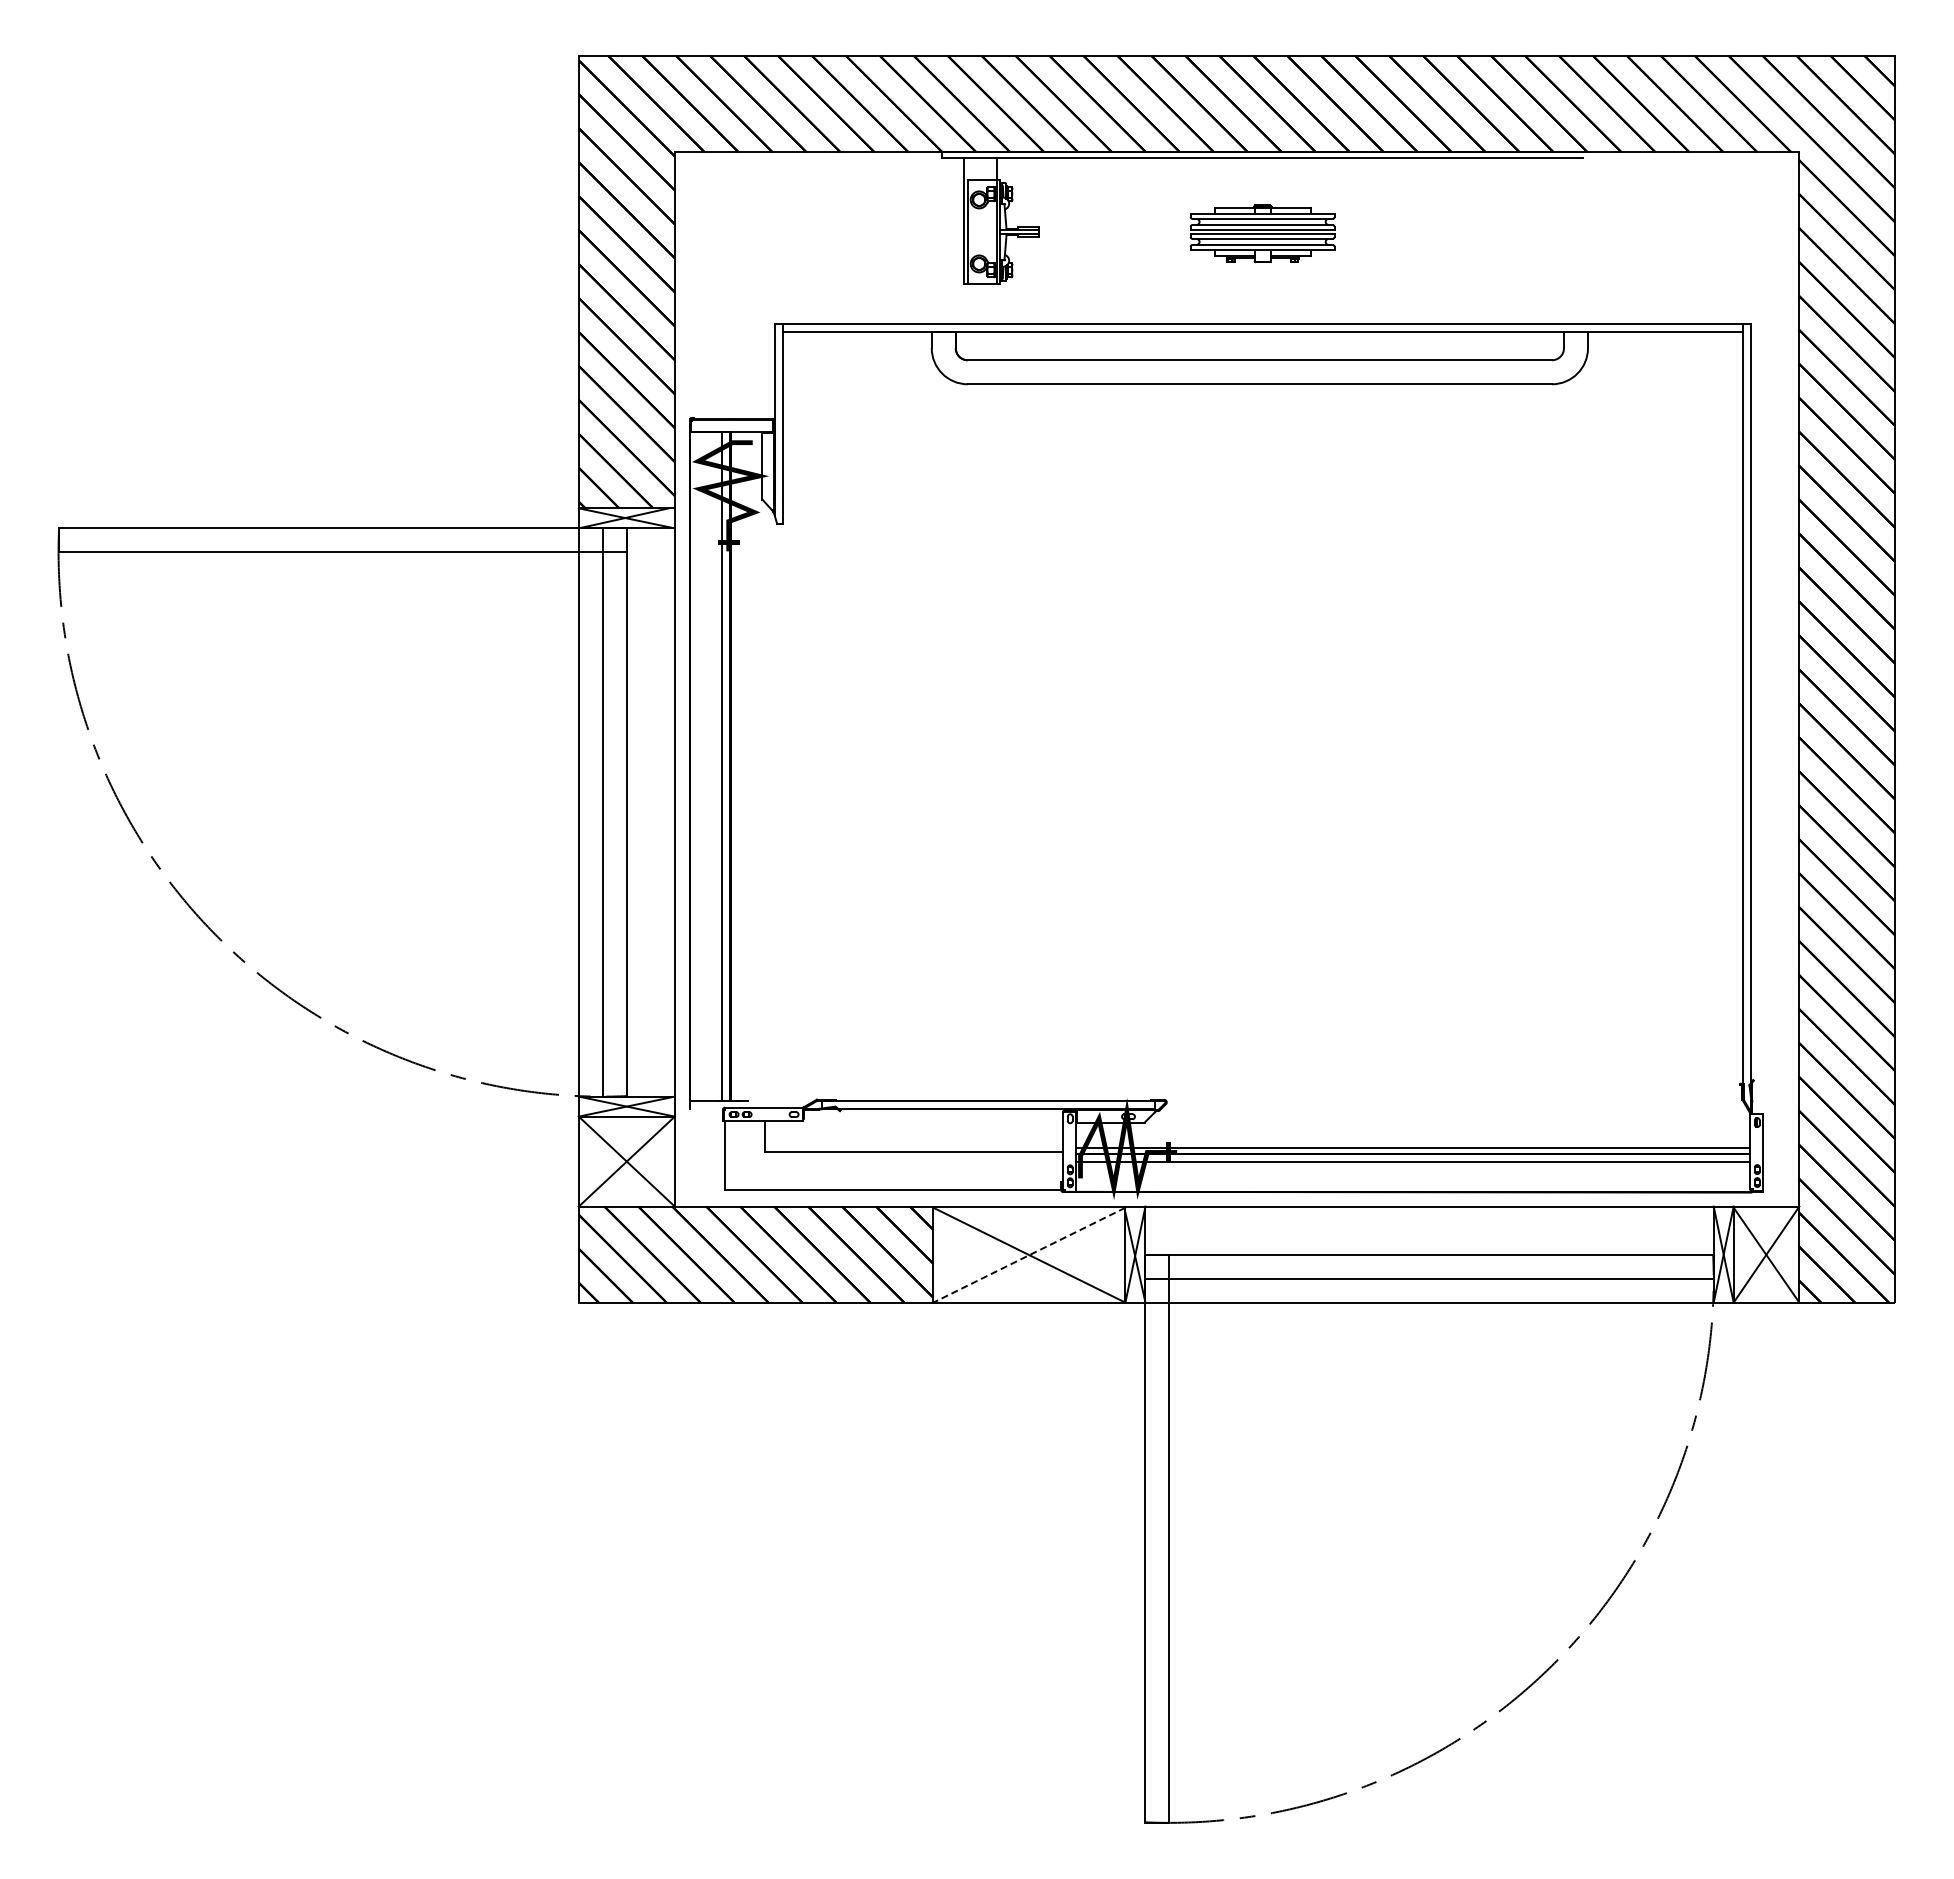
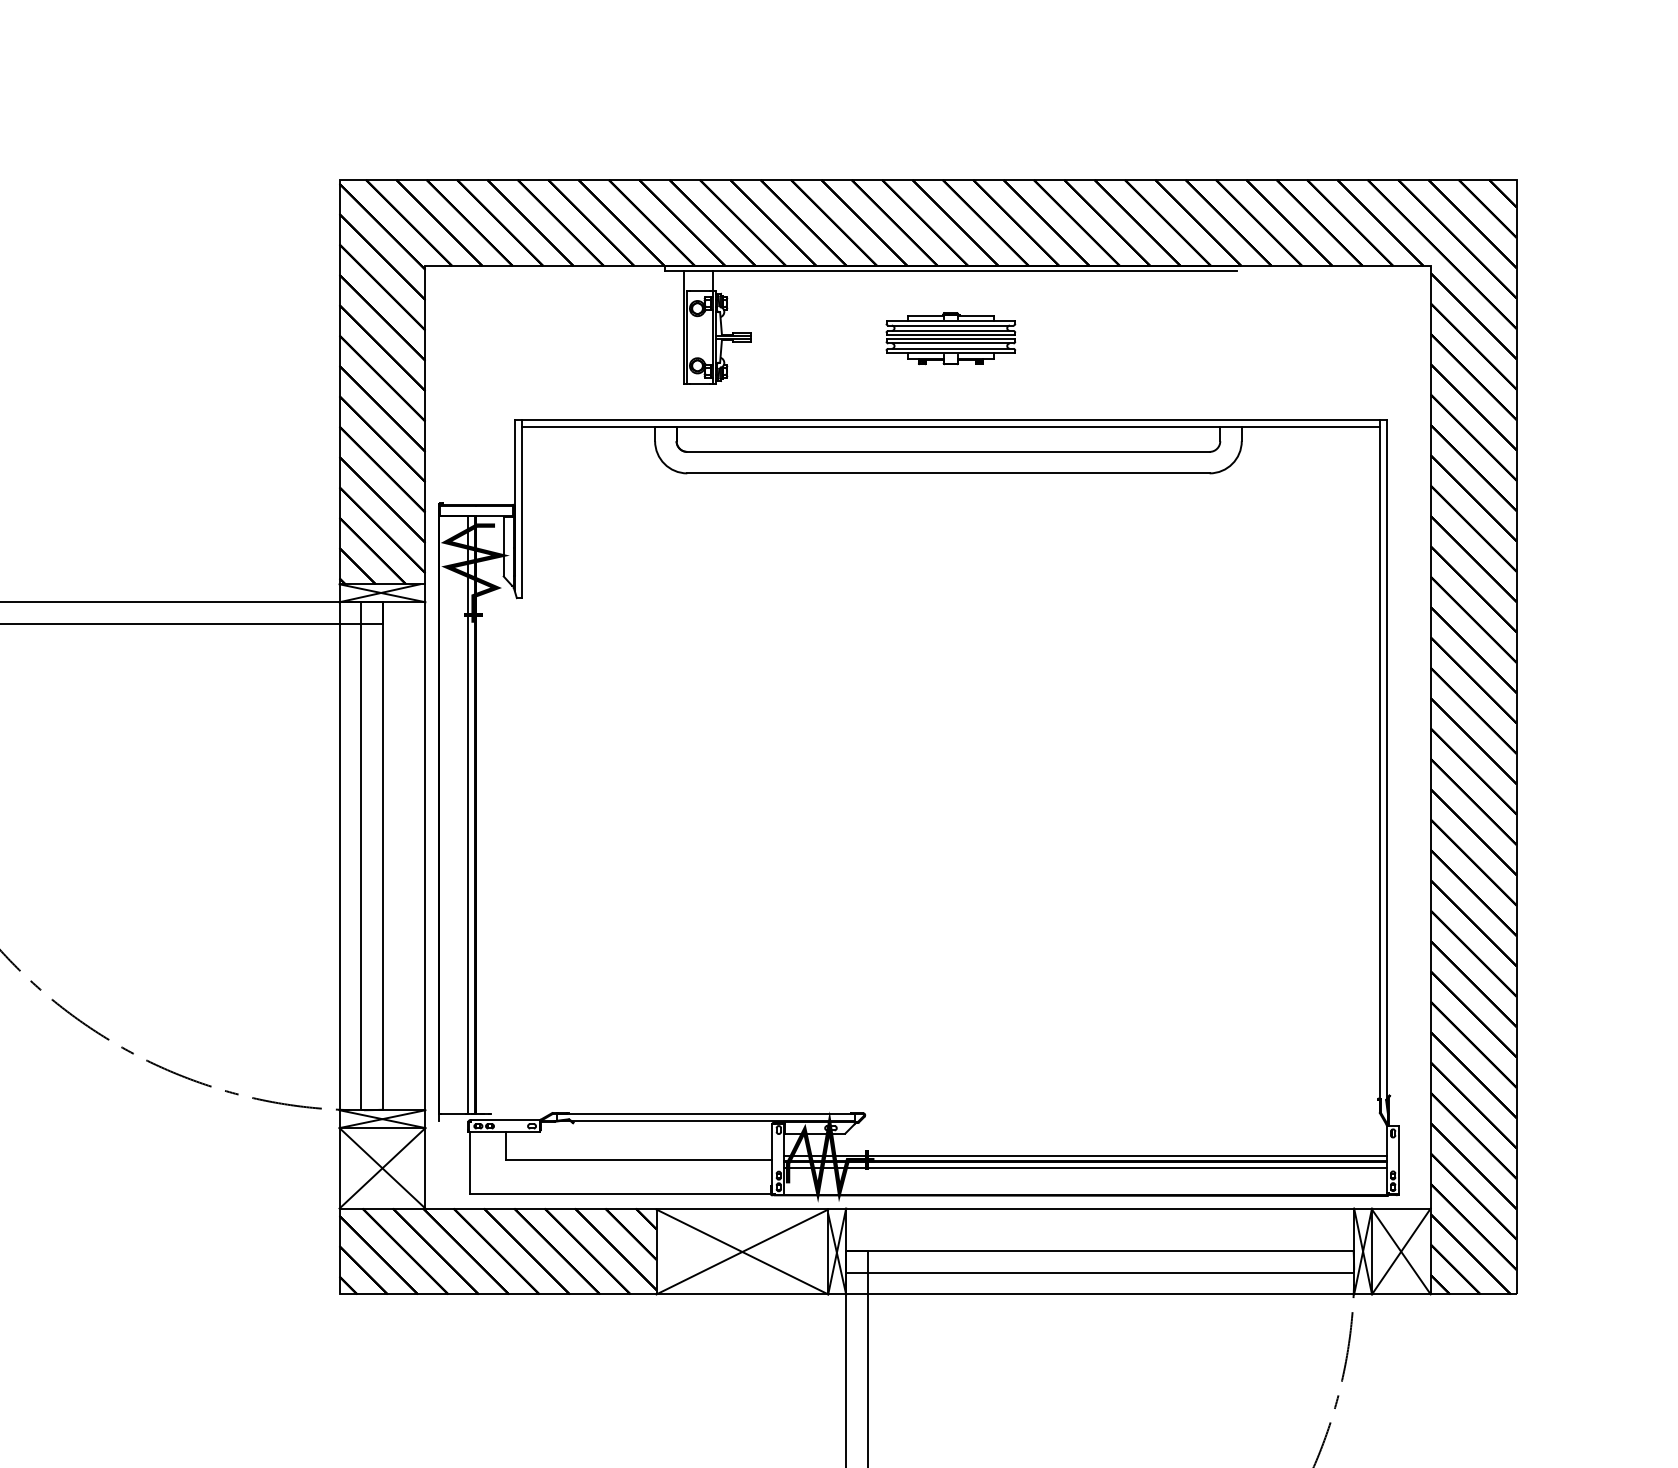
line: (1028, 1255) -> (741, 1252), dashed -> solid

